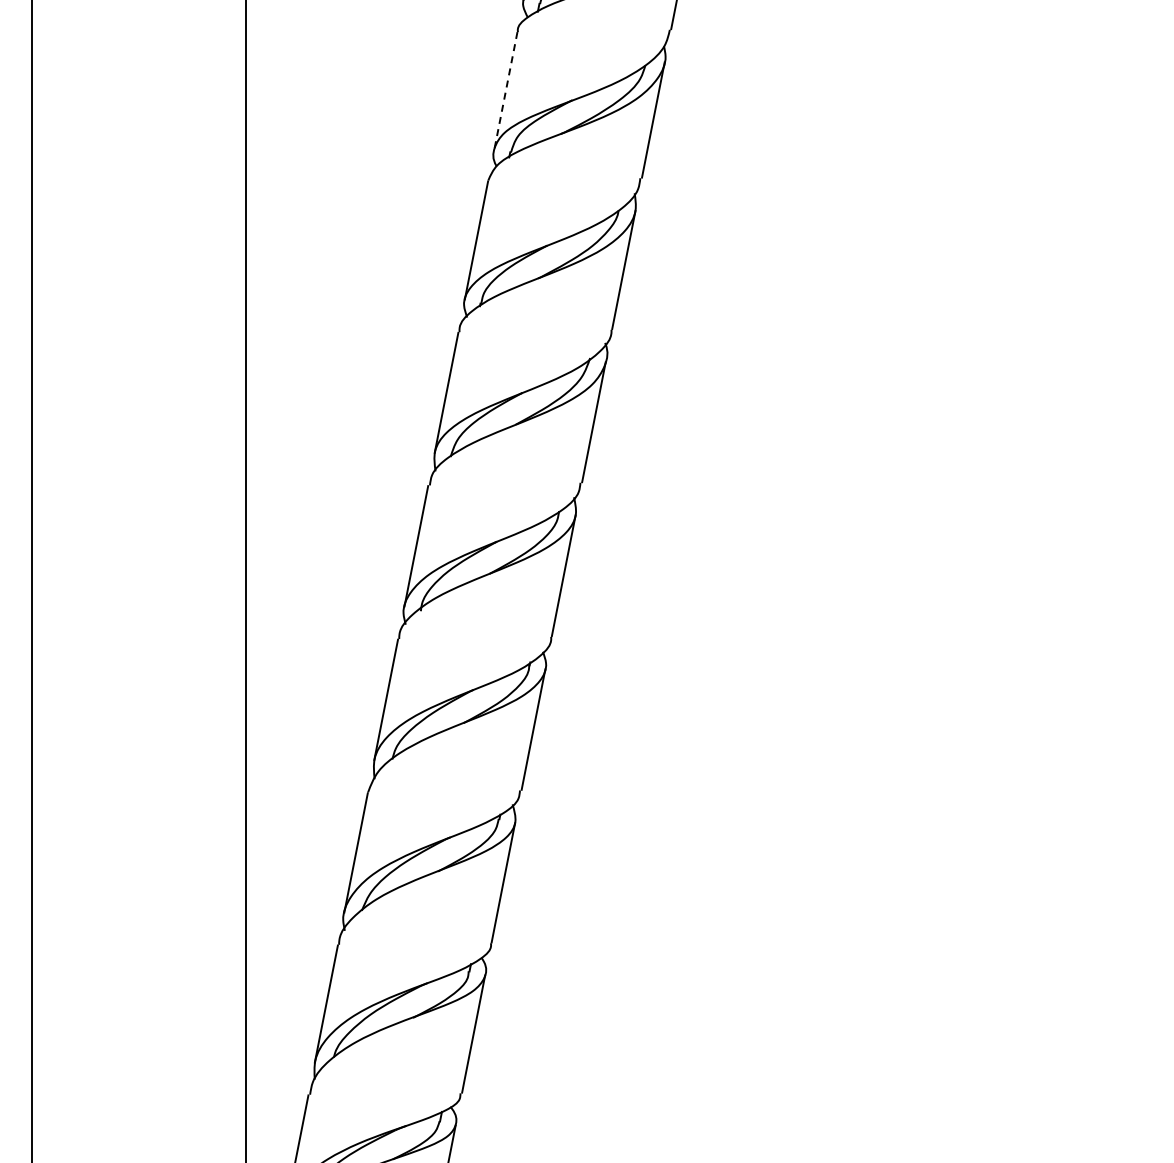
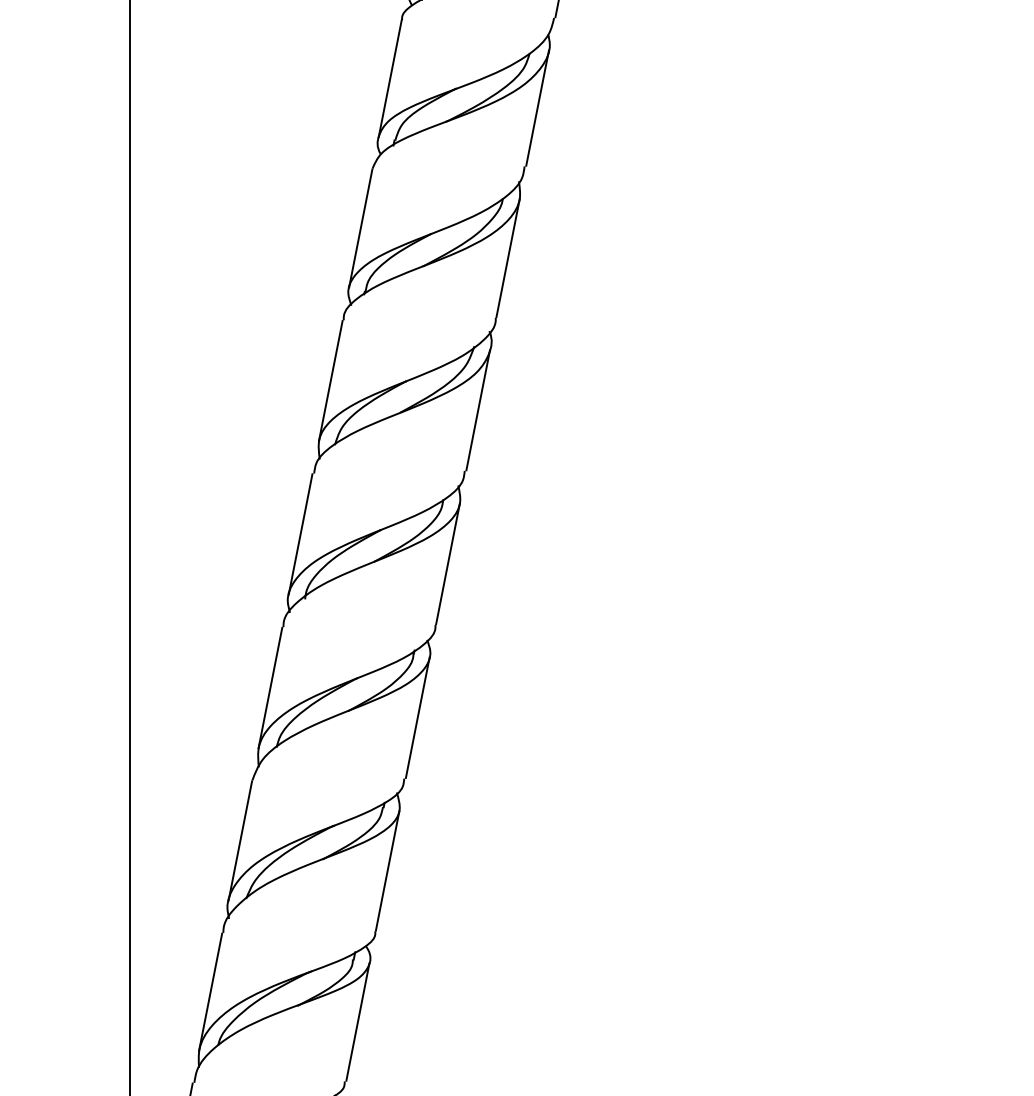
line: (505, 90) -> (389, 78), dashed -> solid

